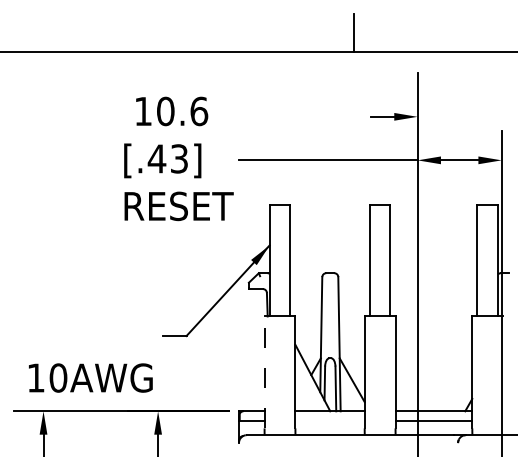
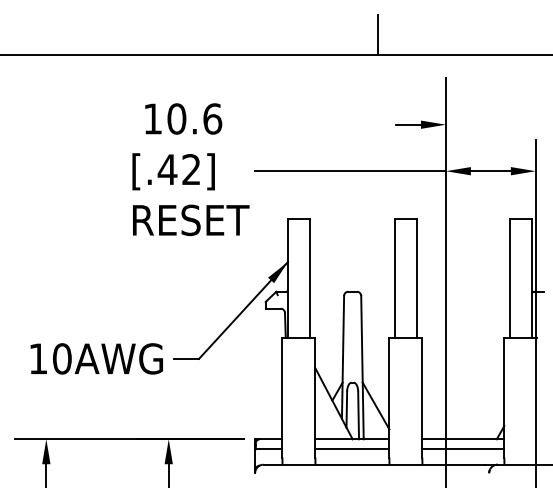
text: (179, 158) -> (191, 169), [.43] -> [.42]
line: (264, 372) -> (282, 397), dashed -> solid
text: (90, 377) -> (96, 358), moved
line: (329, 420) -> (351, 449), added

